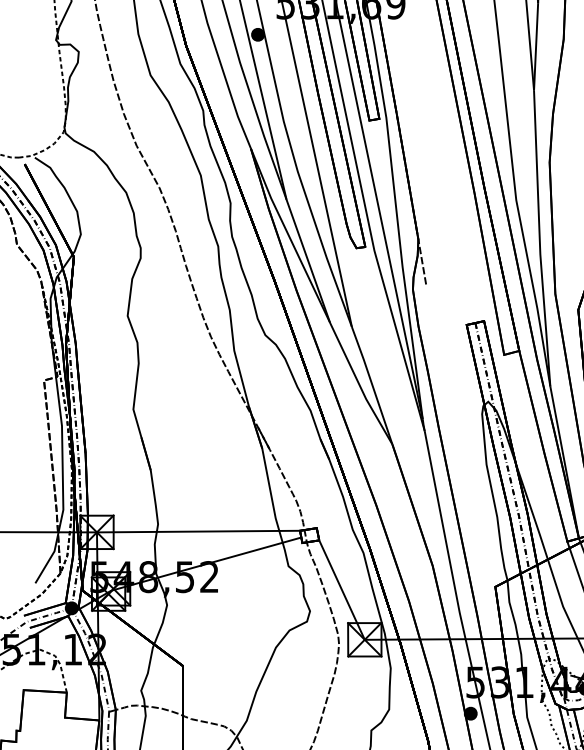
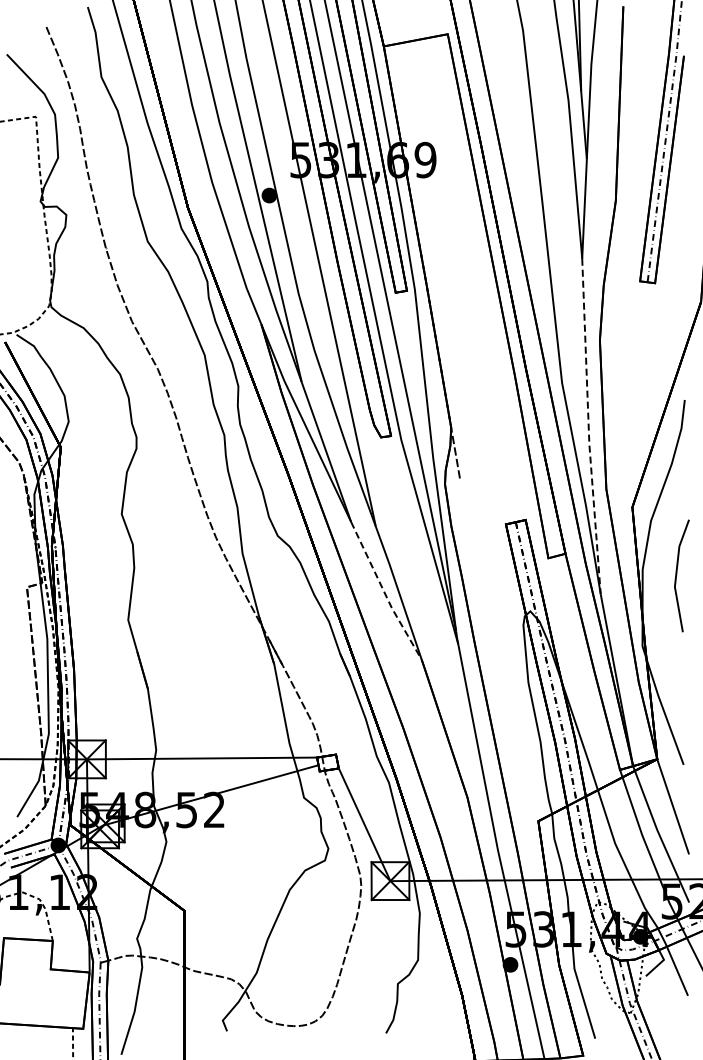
line: (539, 239) -> (588, 427), solid -> dashed
line: (359, 385) -> (384, 593), solid -> dashed

